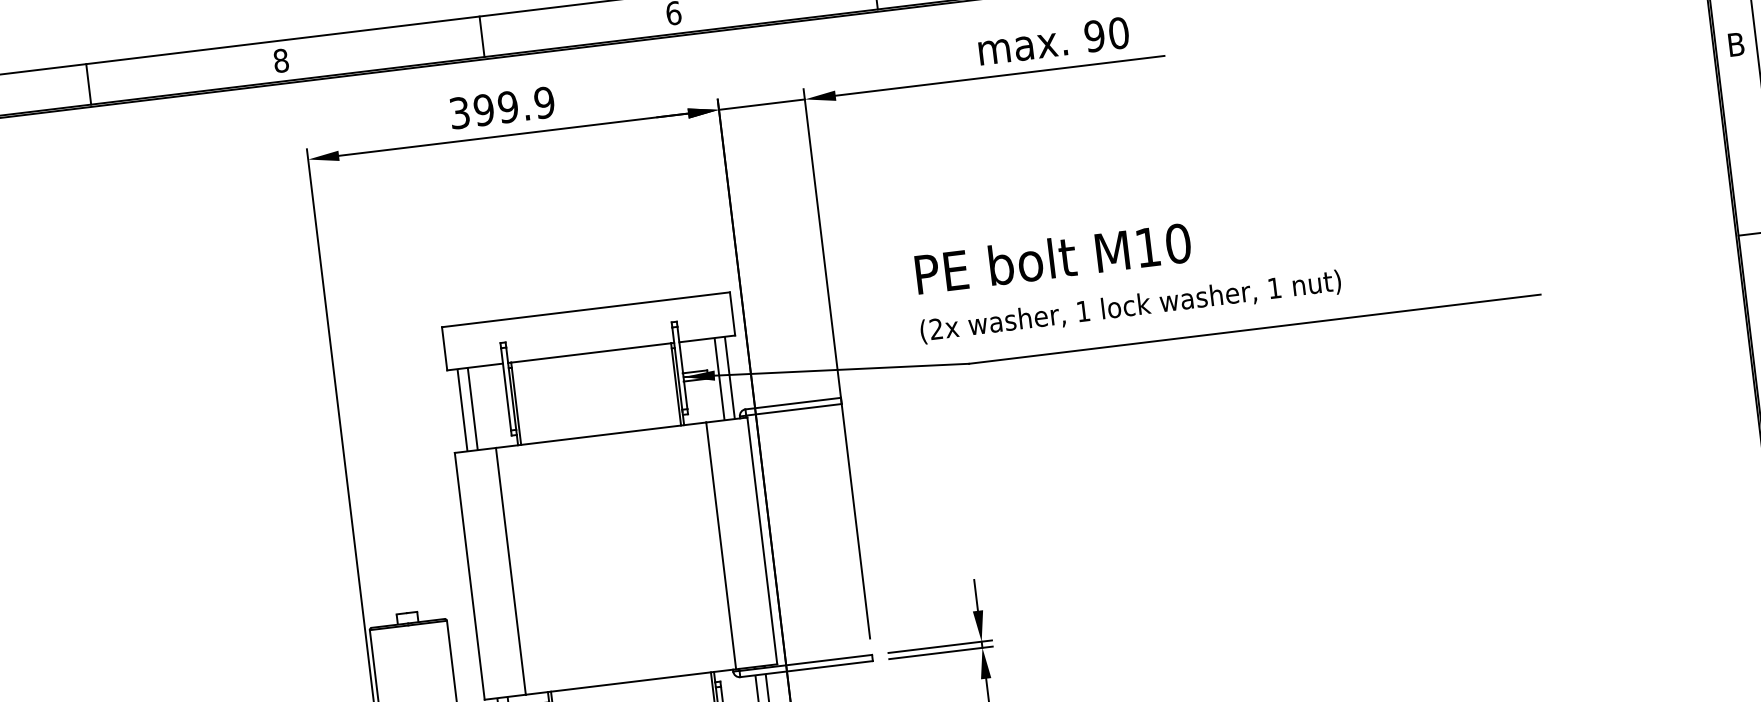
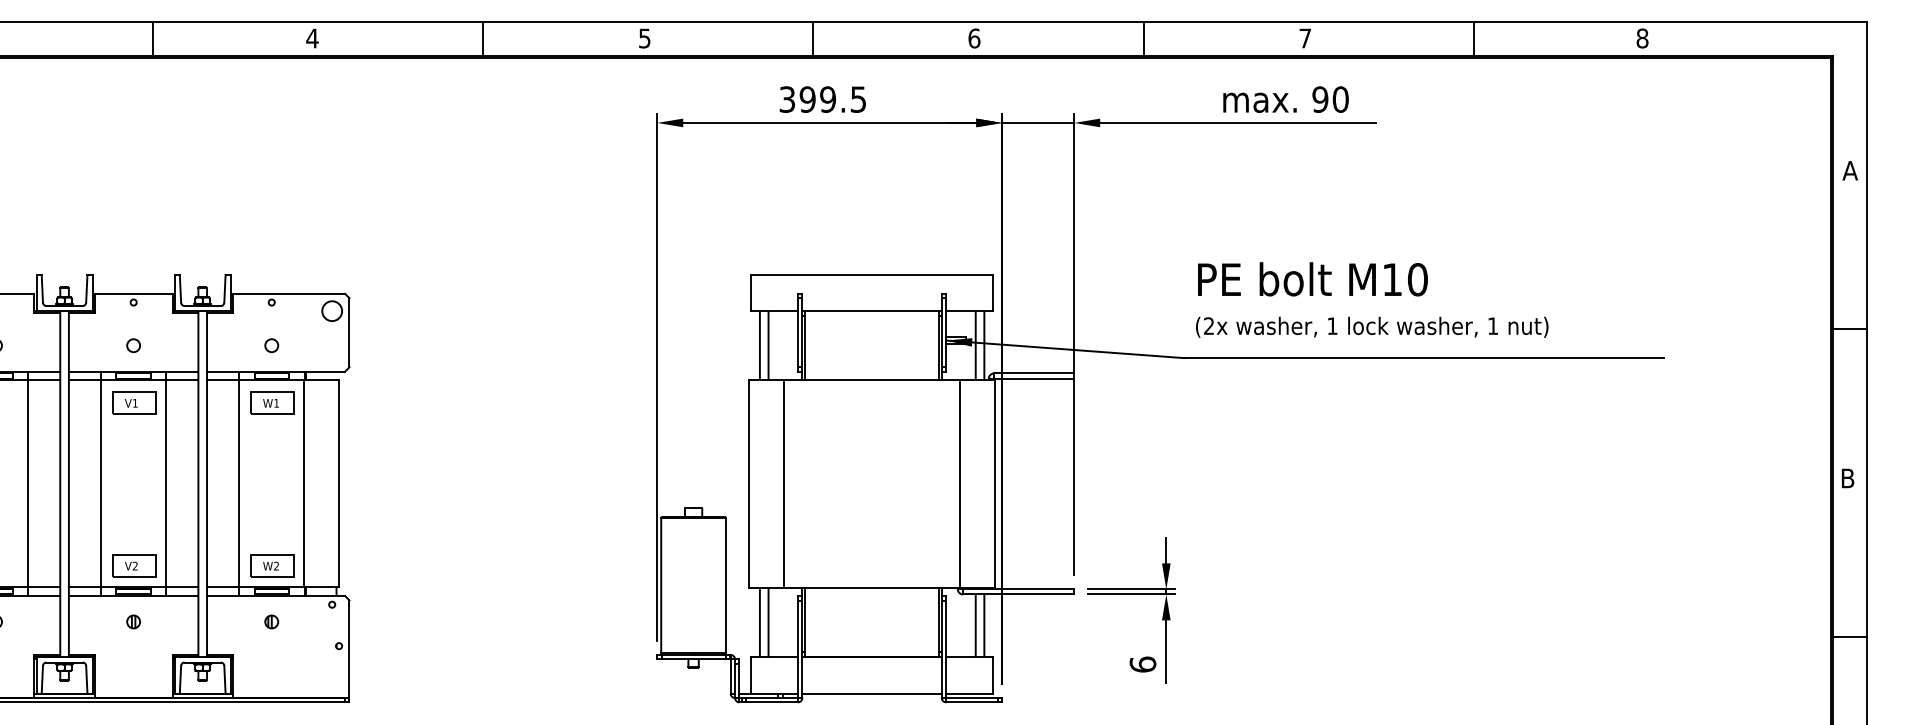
text: (1736, 44) -> (1850, 170), B -> A
text: (280, 60) -> (644, 38), 8 -> 5
text: (544, 102) -> (858, 99), 399.9 -> 399.5
text: (1127, 273) -> (1372, 299), moved

